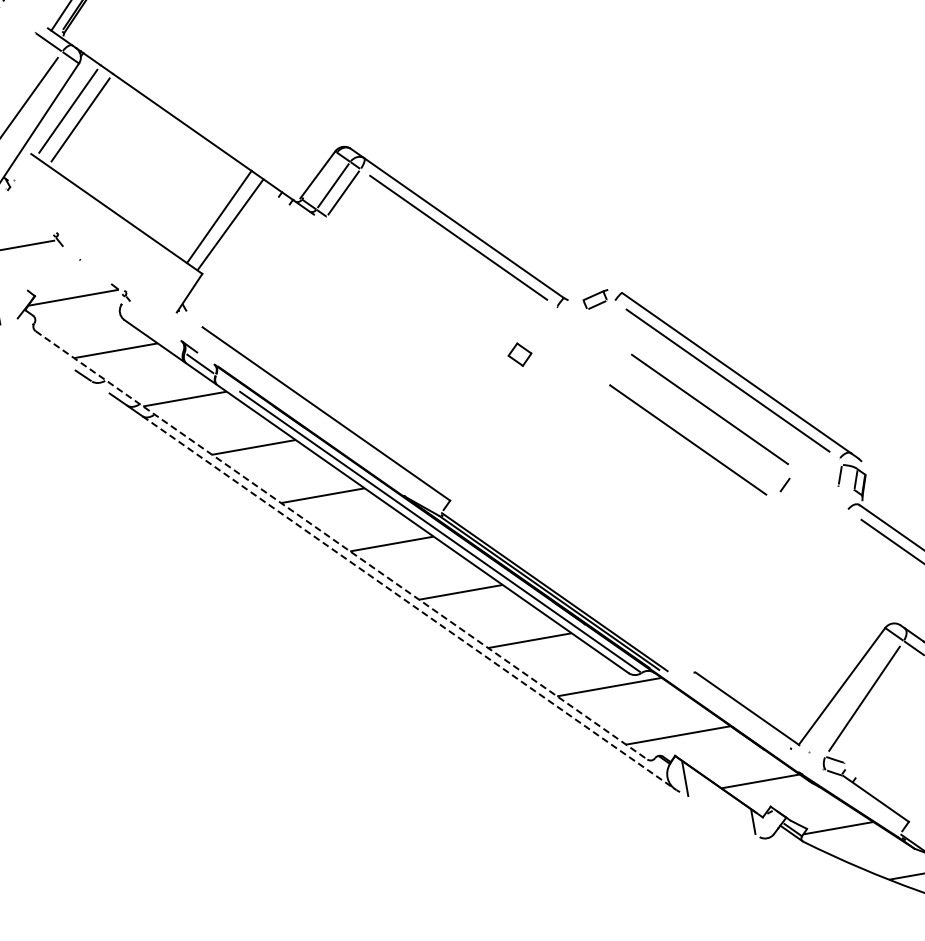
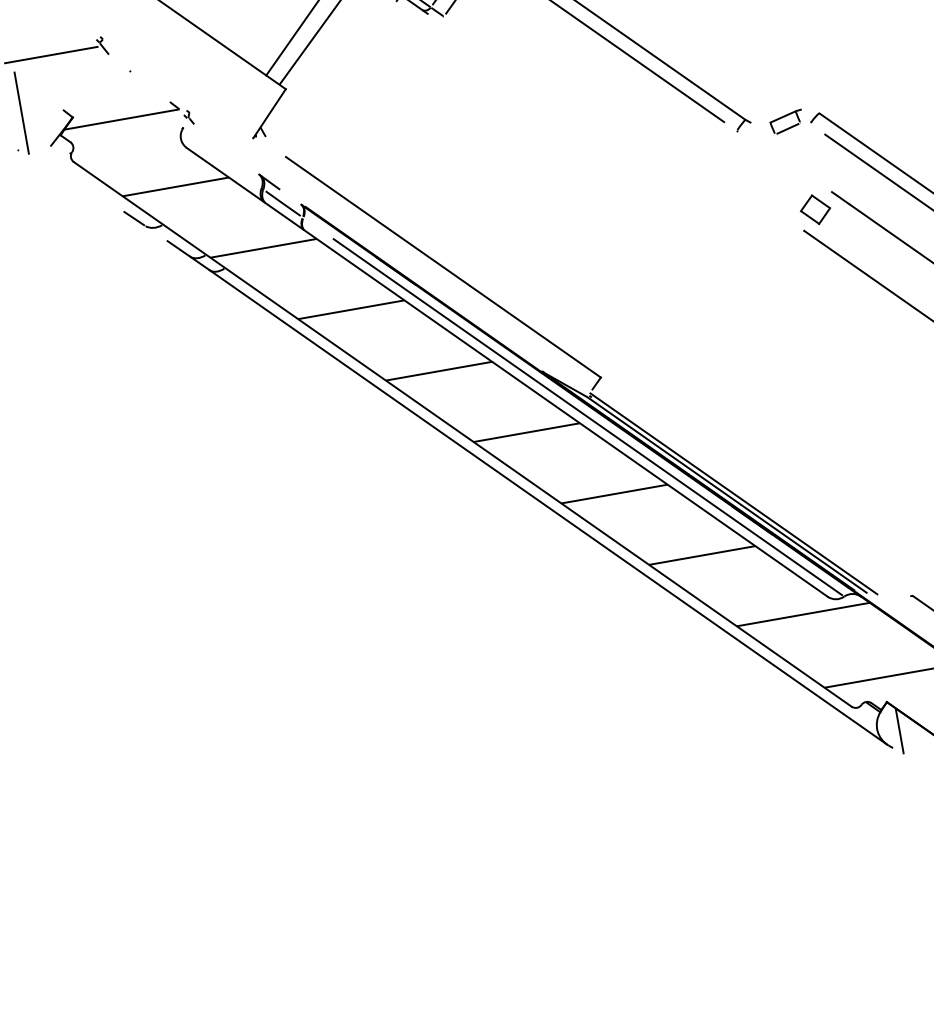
part: (519, 354) -> (814, 209), moved
line: (341, 545) -> (462, 434), dashed -> solid
line: (409, 603) -> (549, 508), dashed -> solid

